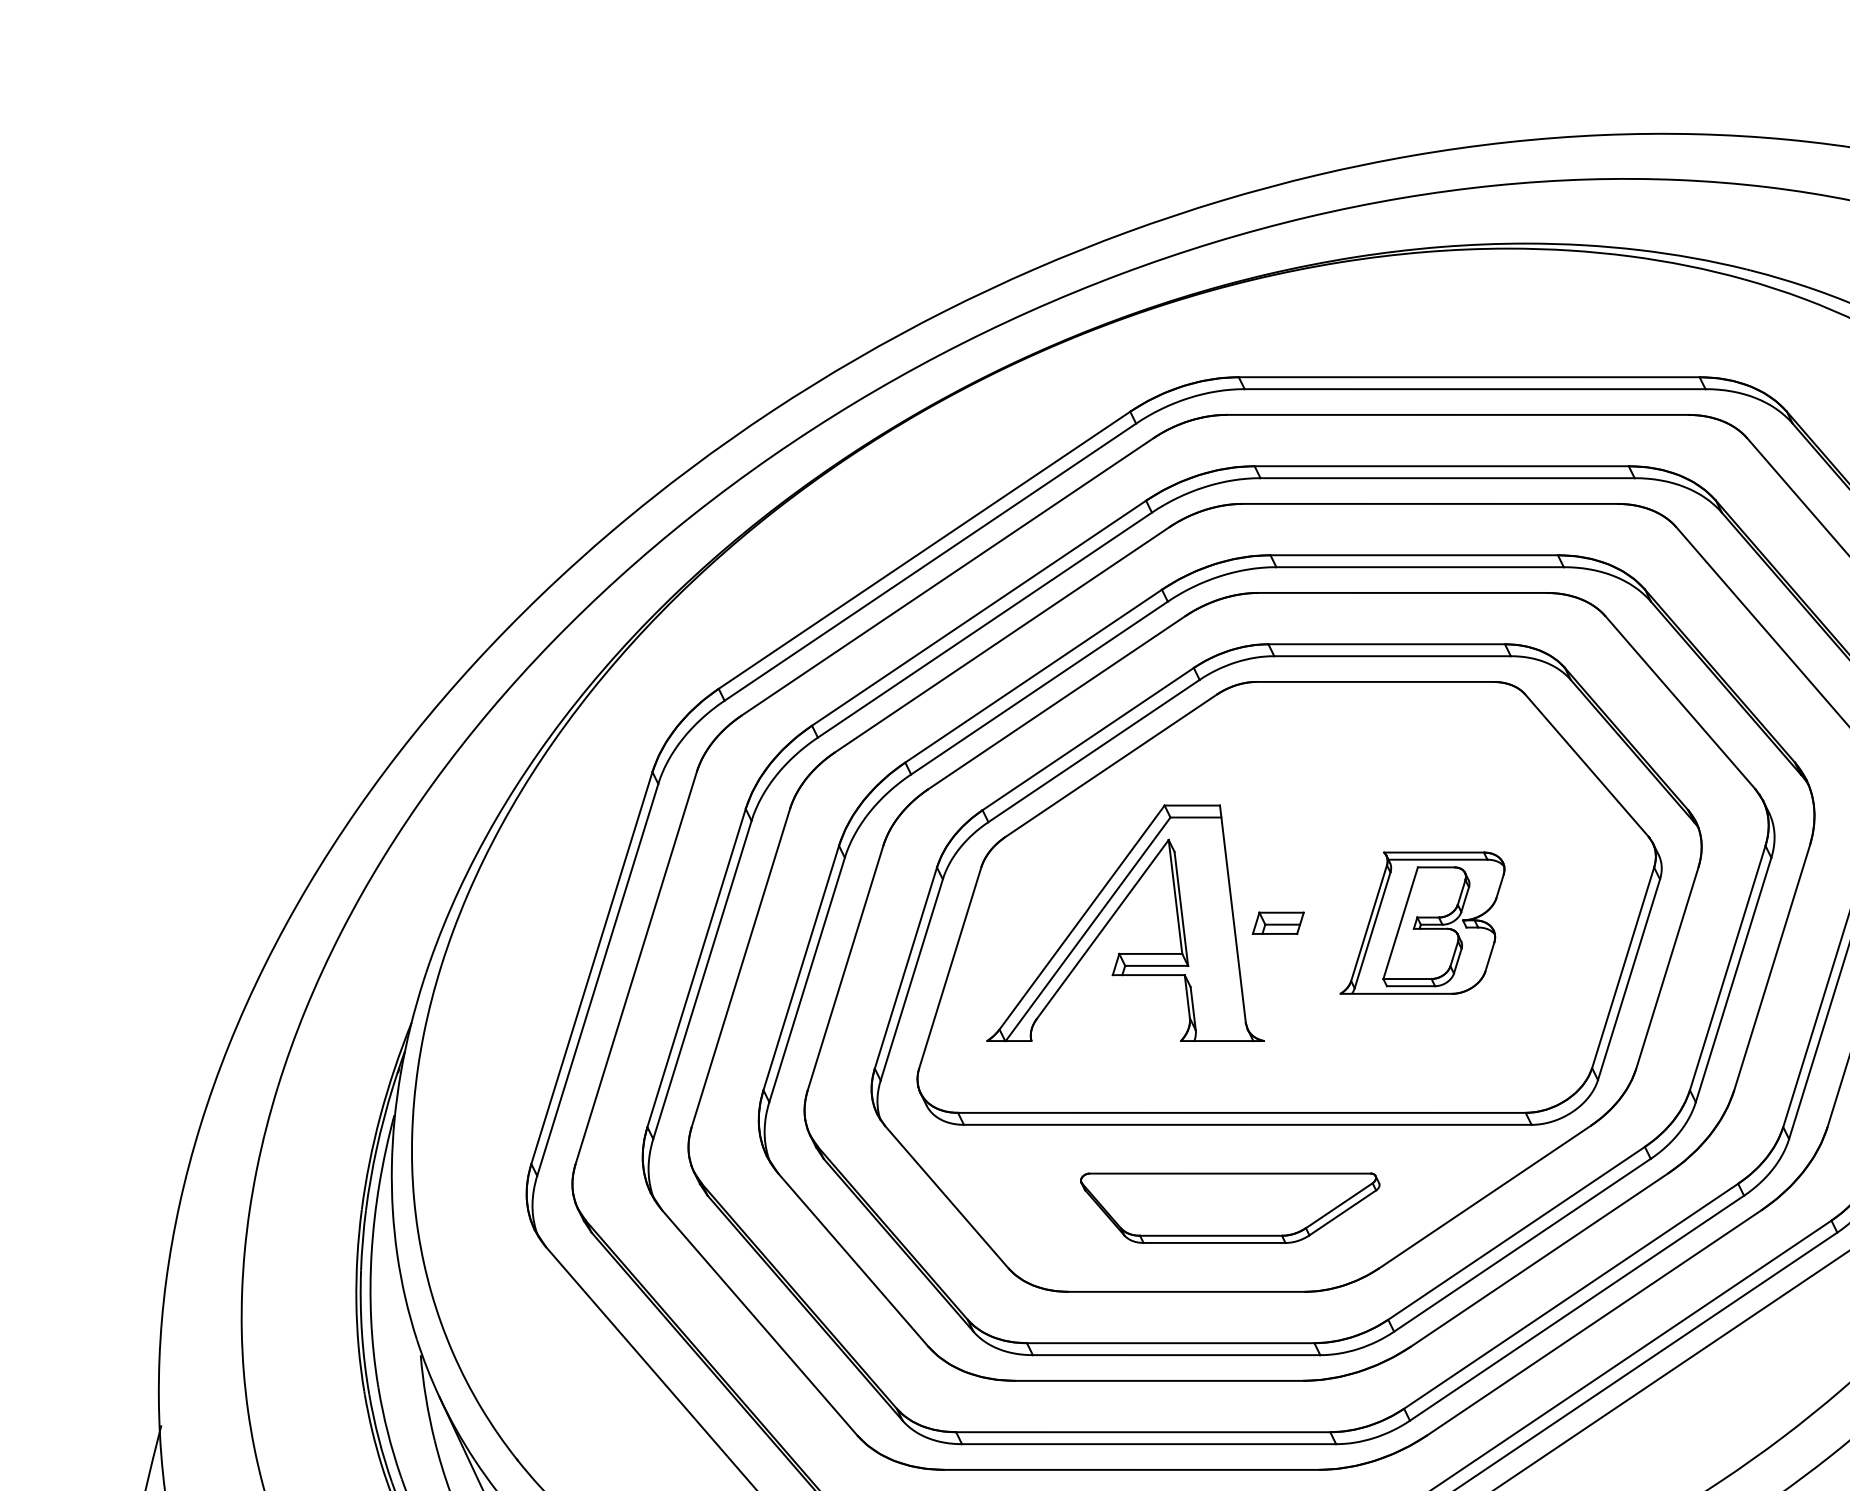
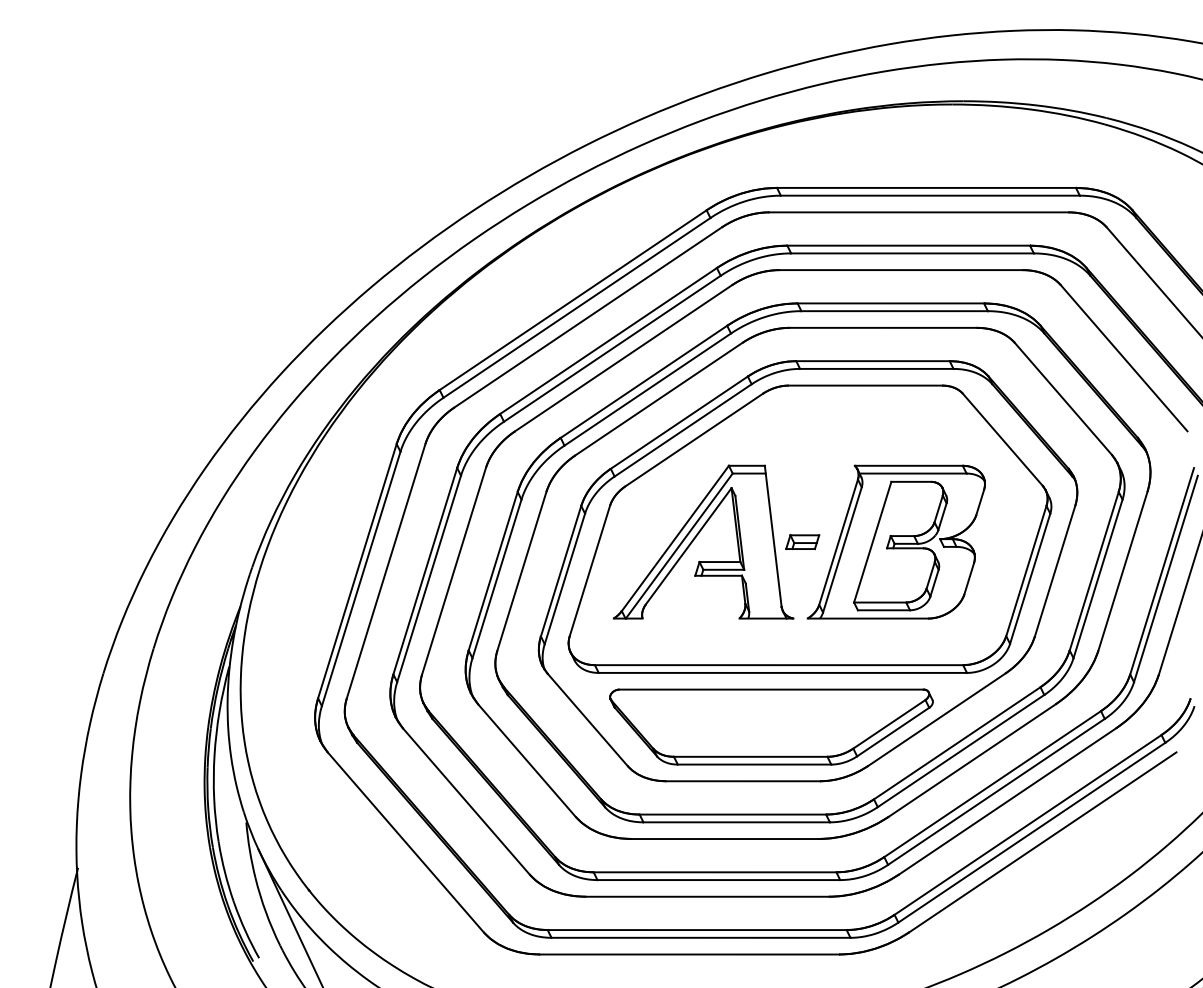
part: (1421, 922) -> (895, 541), size x1.67
part: (1230, 1207) -> (771, 726), size x1.67

